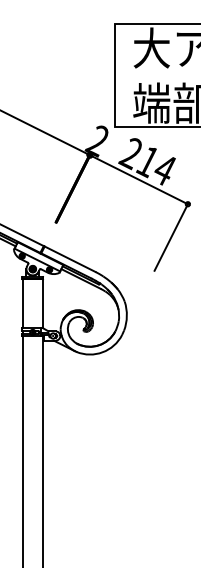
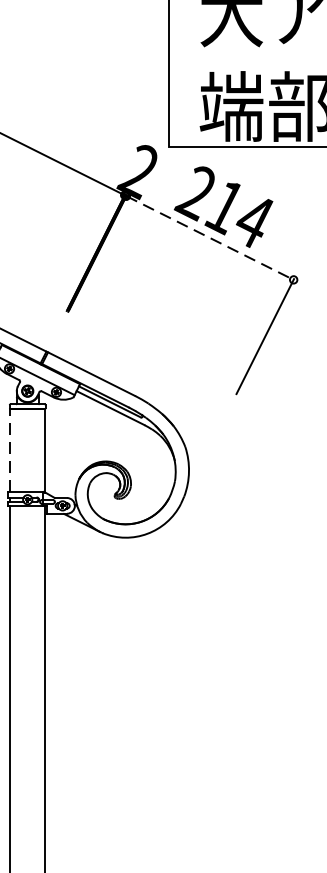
line: (139, 179) -> (210, 237), solid -> dashed
line: (22, 303) -> (9, 450), solid -> dashed

